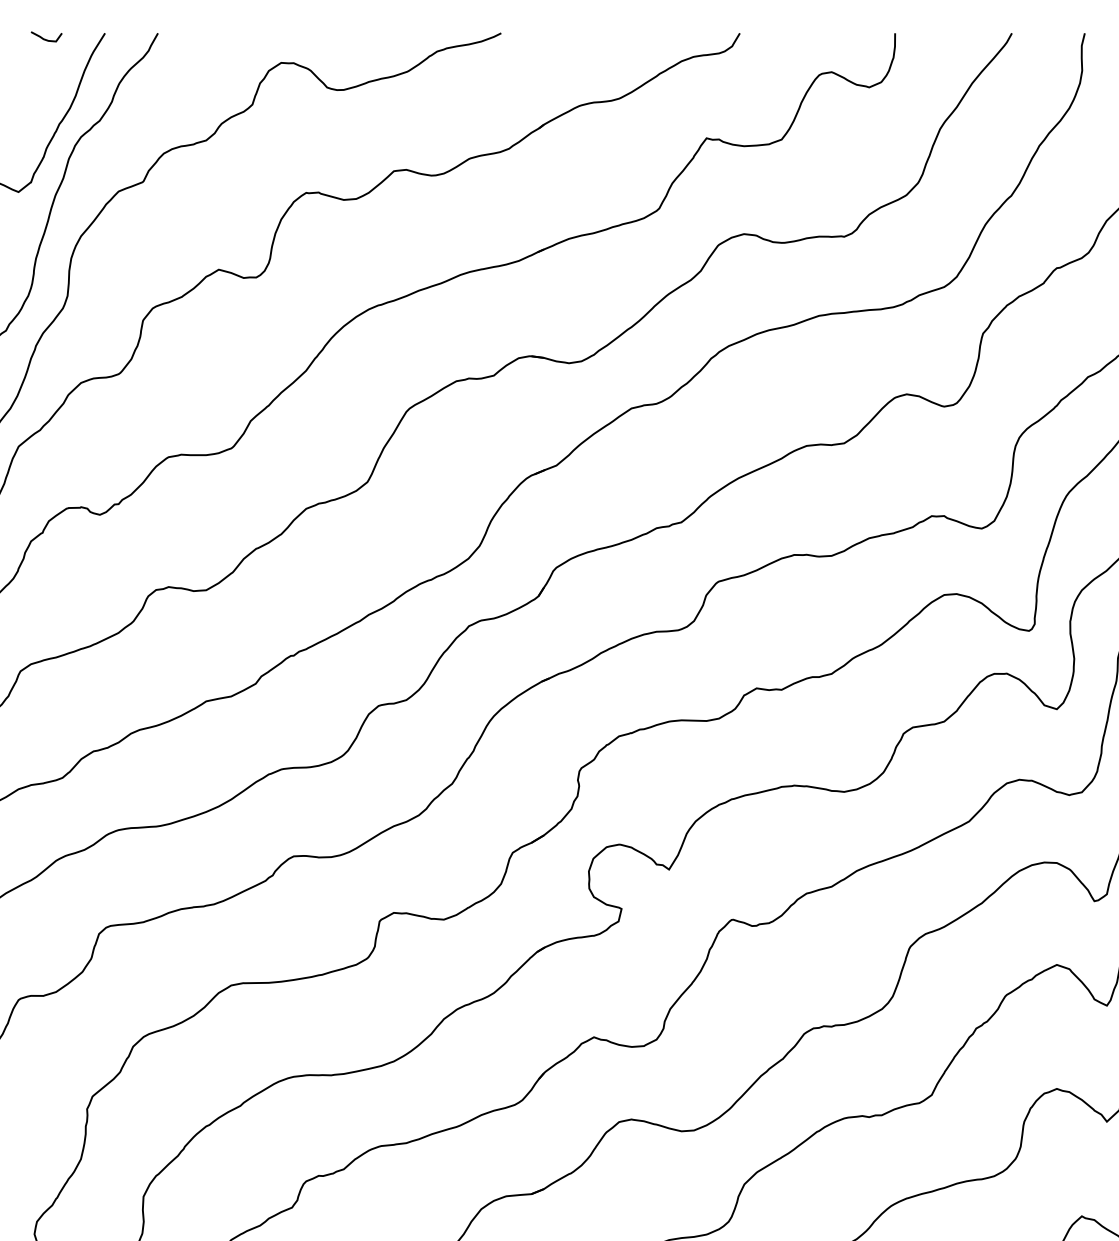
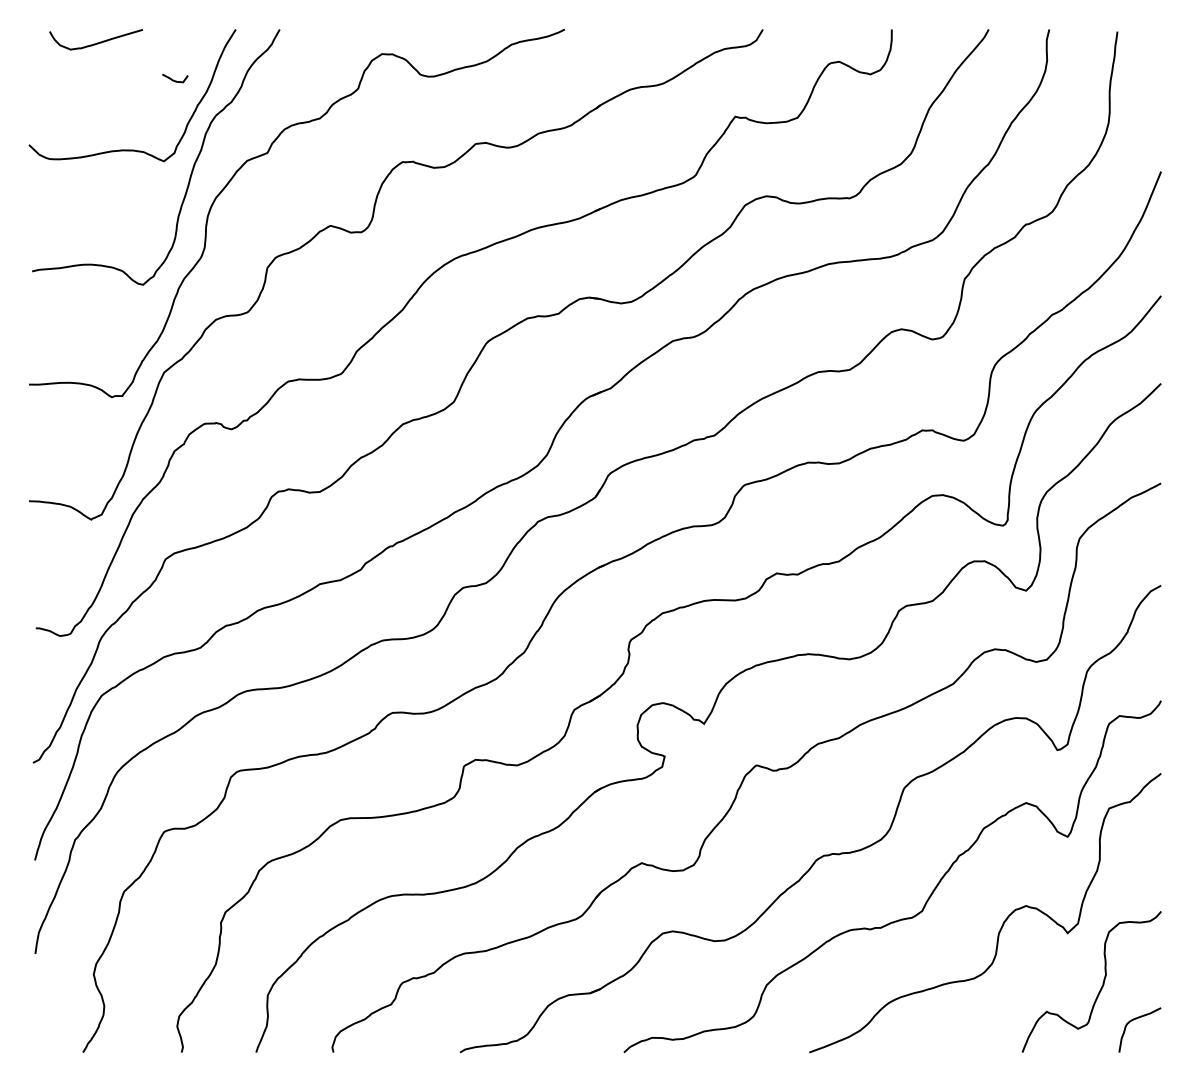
curve: (46, 39) -> (175, 80), moved

